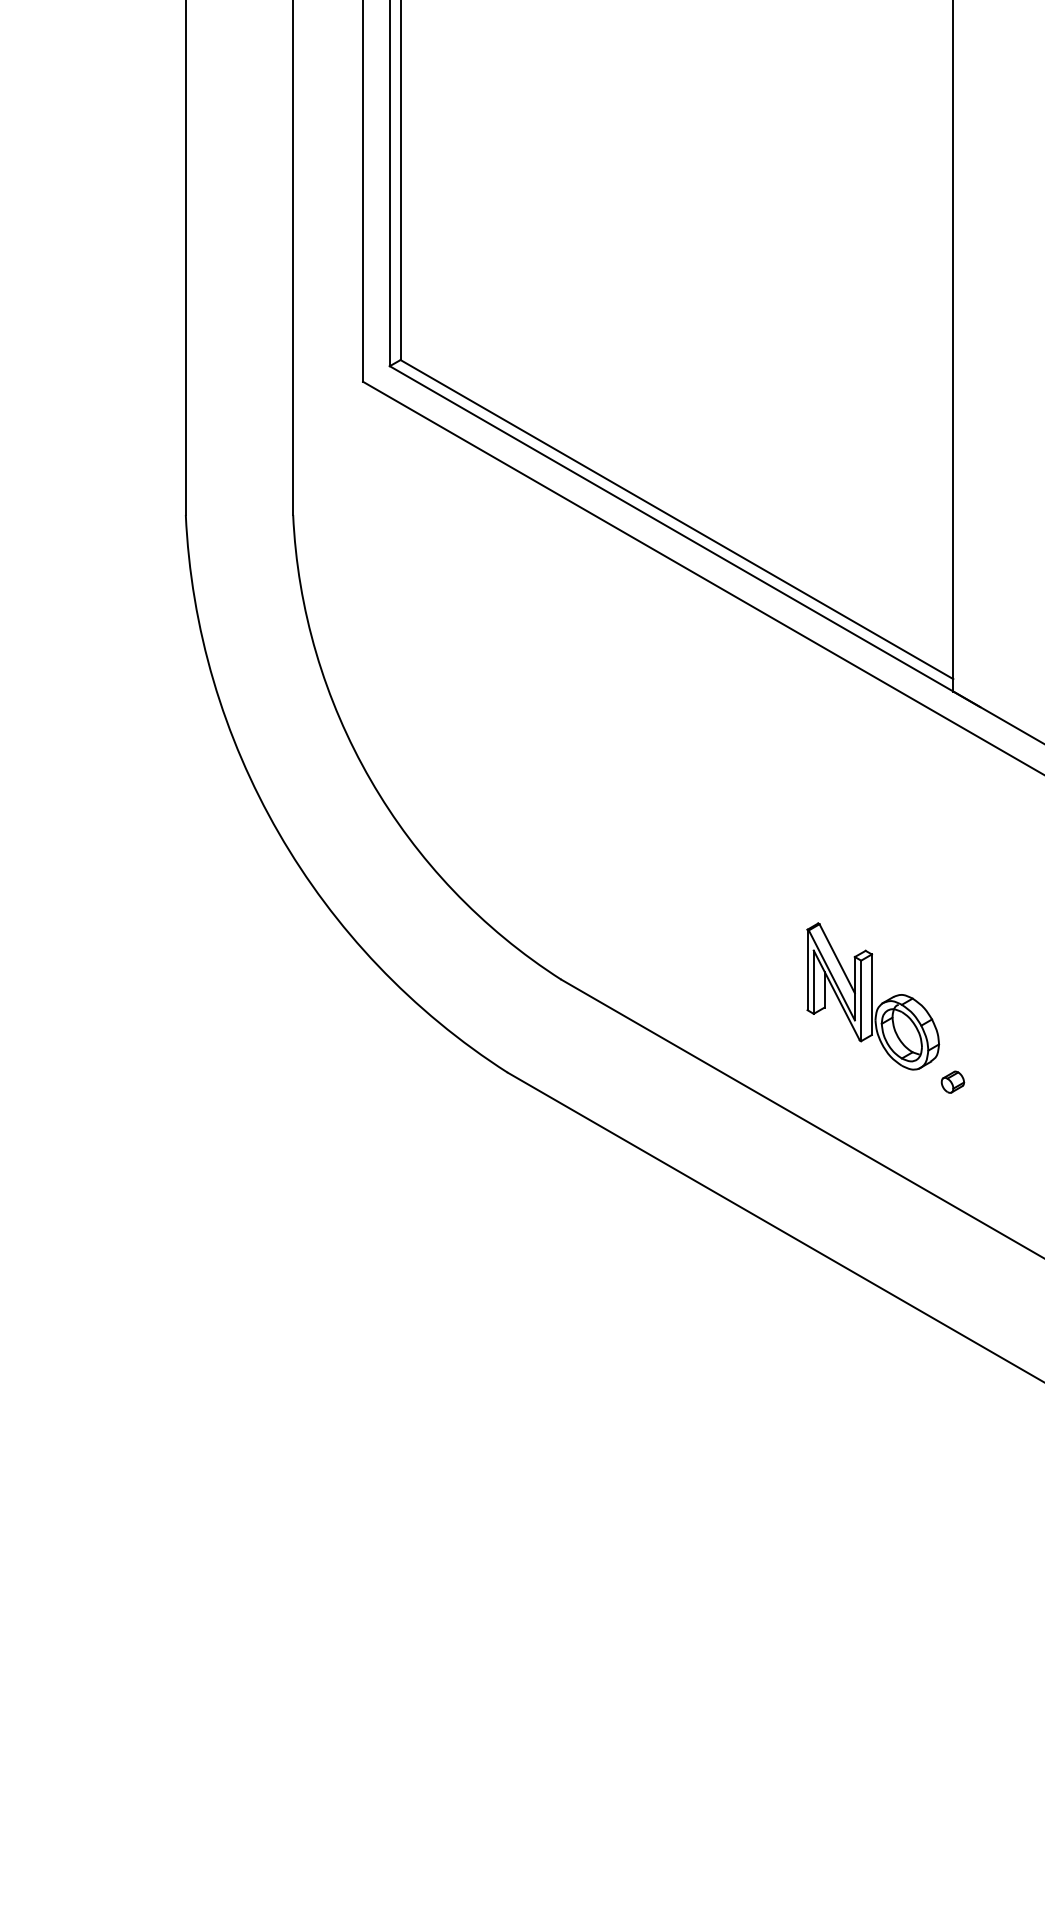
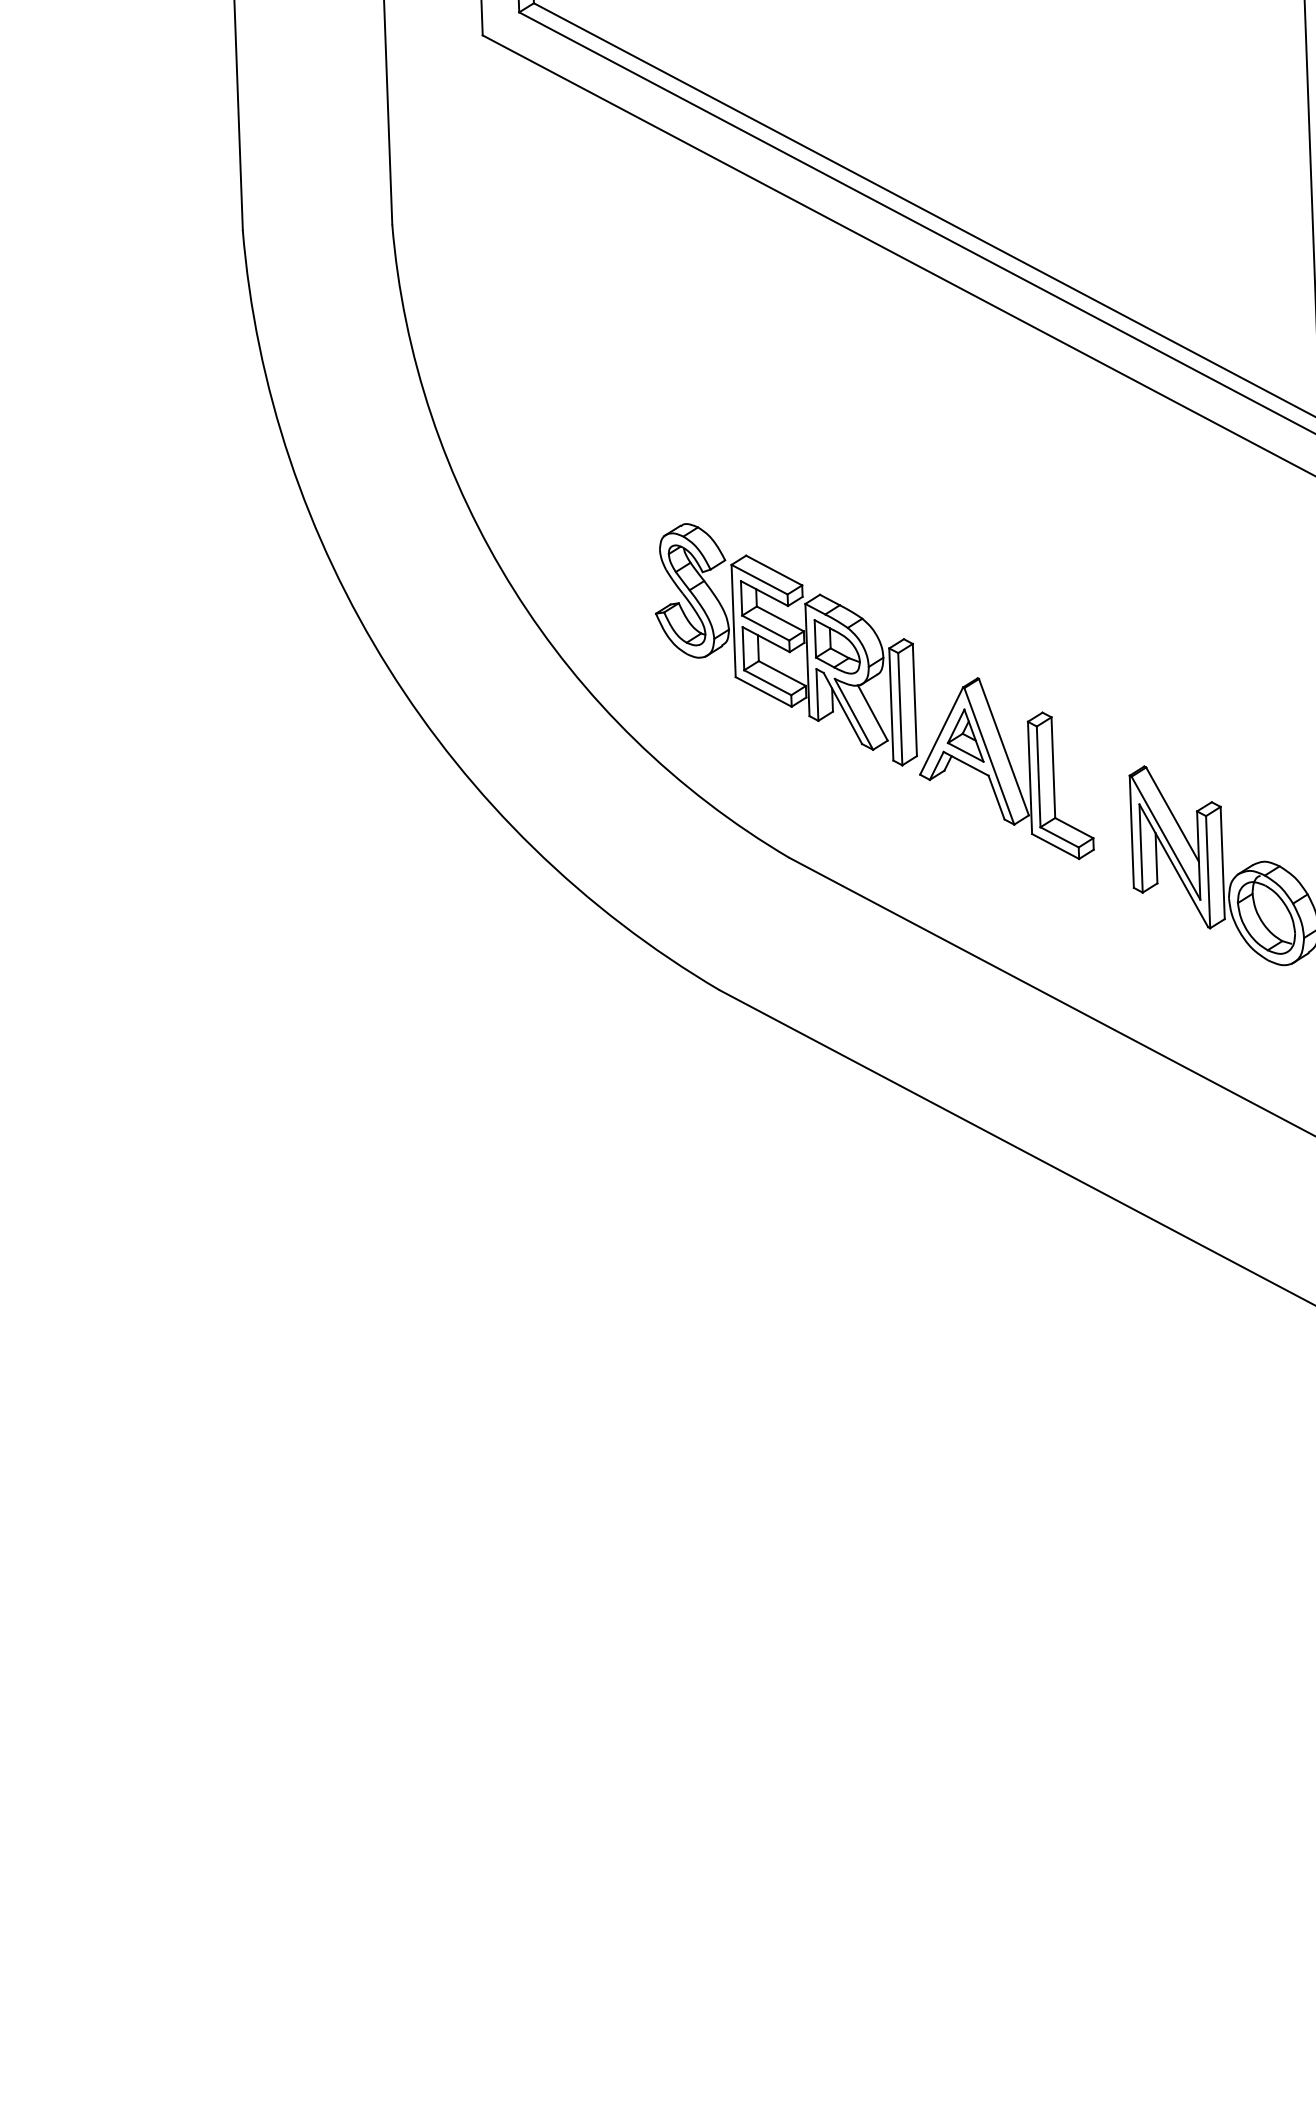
part: (619, 864) -> (864, 694), added

